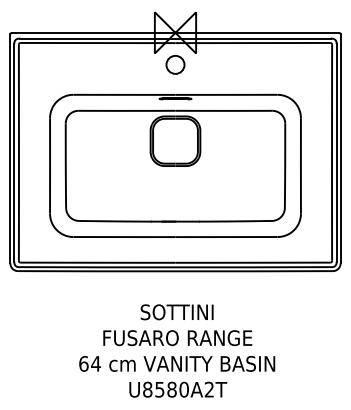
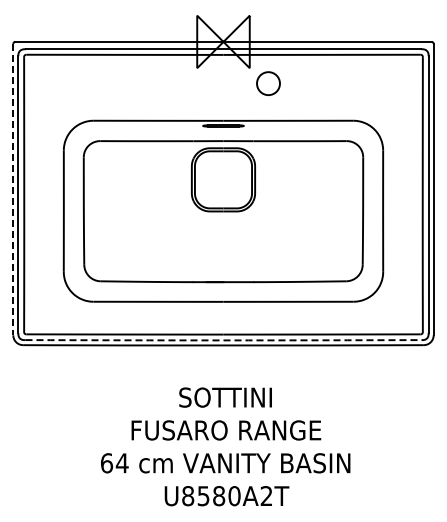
circle: (175, 64) -> (268, 83), moved
line: (10, 148) -> (13, 189), solid -> dashed
arc: (175, 267) -> (223, 340), solid -> dashed

